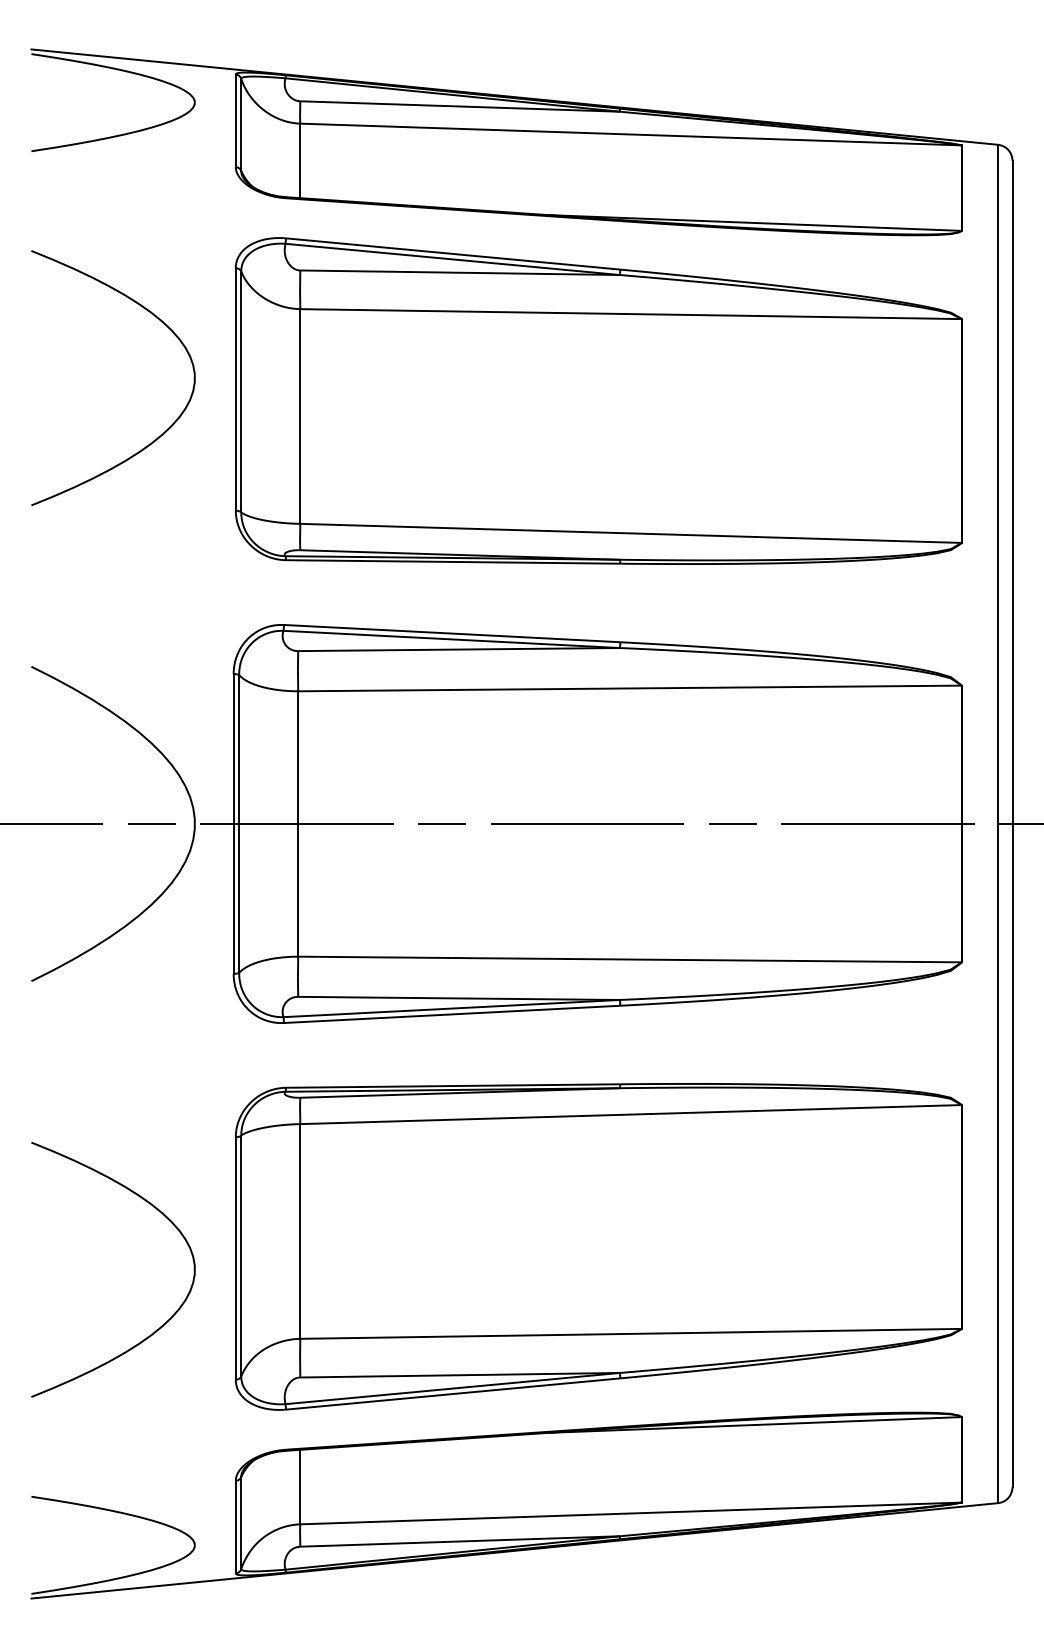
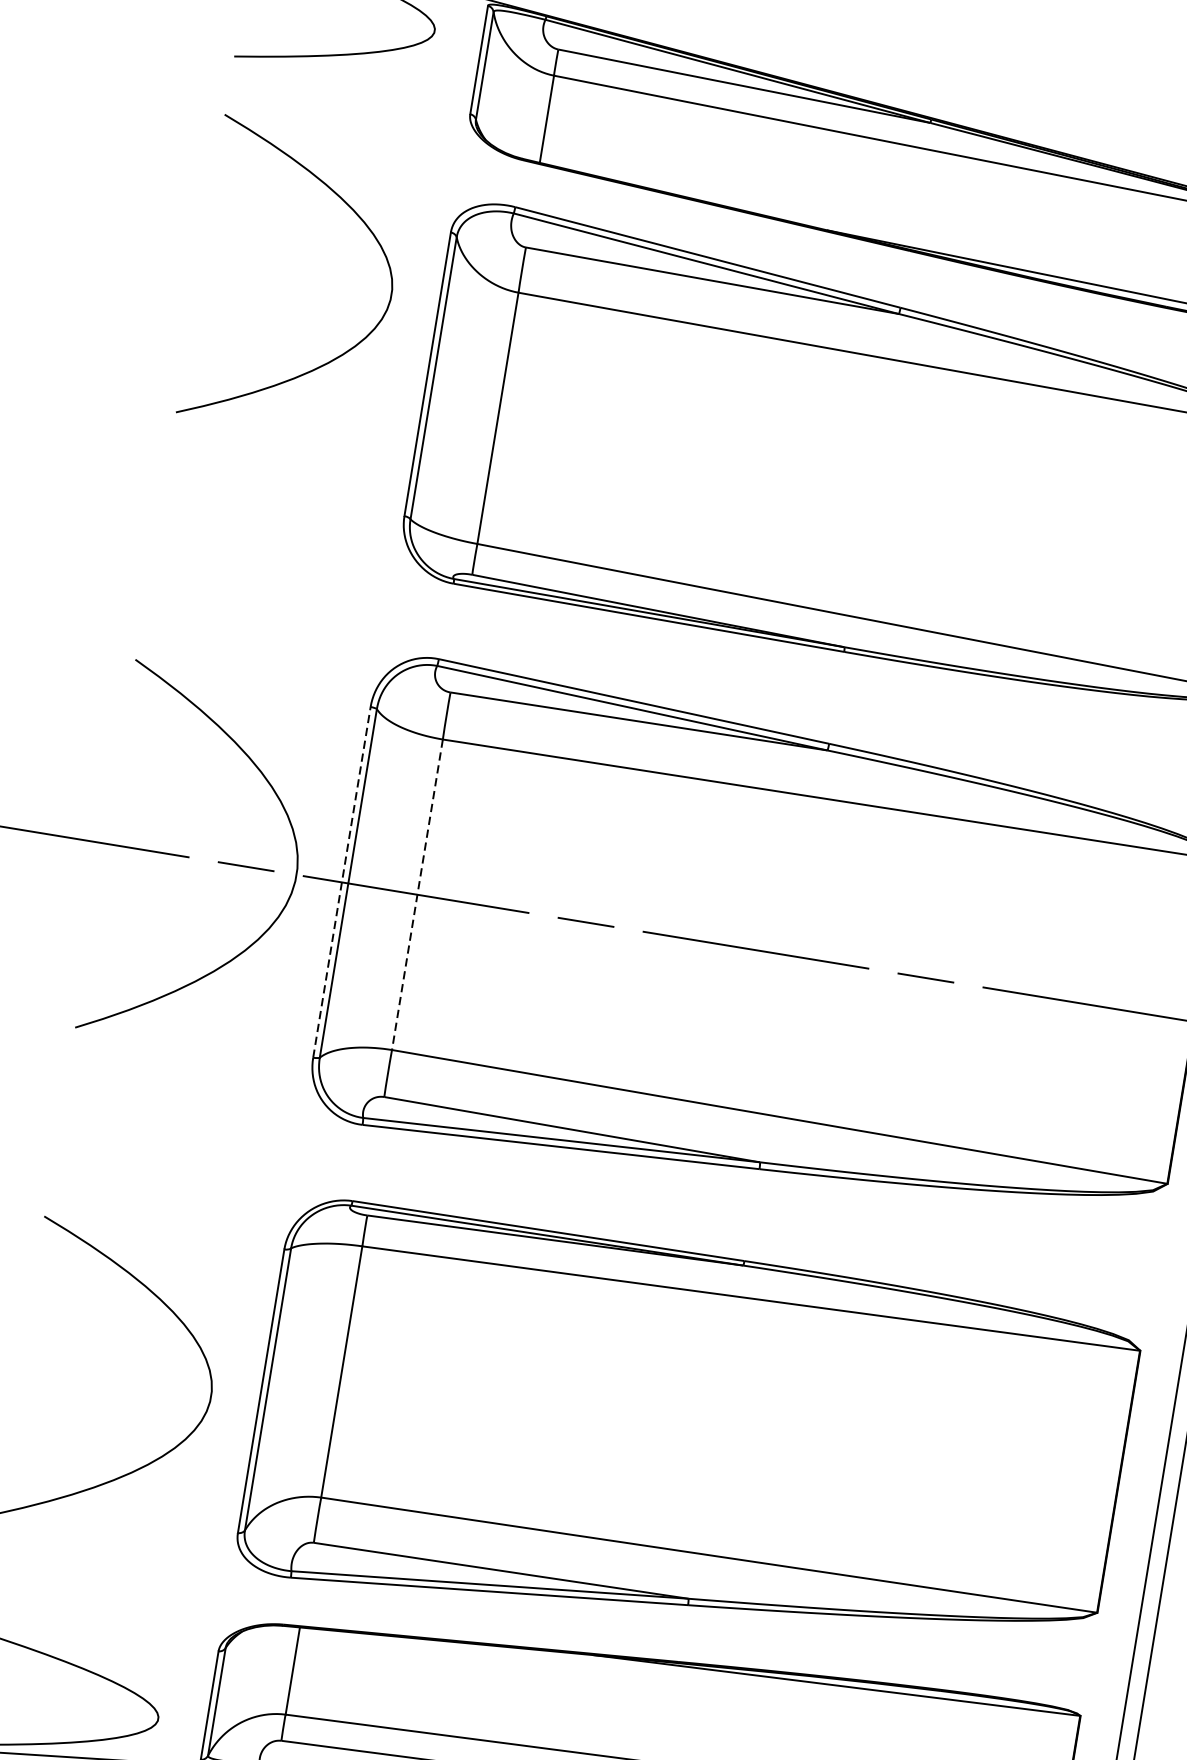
curve: (163, 324) -> (365, 225), moved
line: (233, 824) -> (341, 882), solid -> dashed
line: (298, 824) -> (417, 895), solid -> dashed

